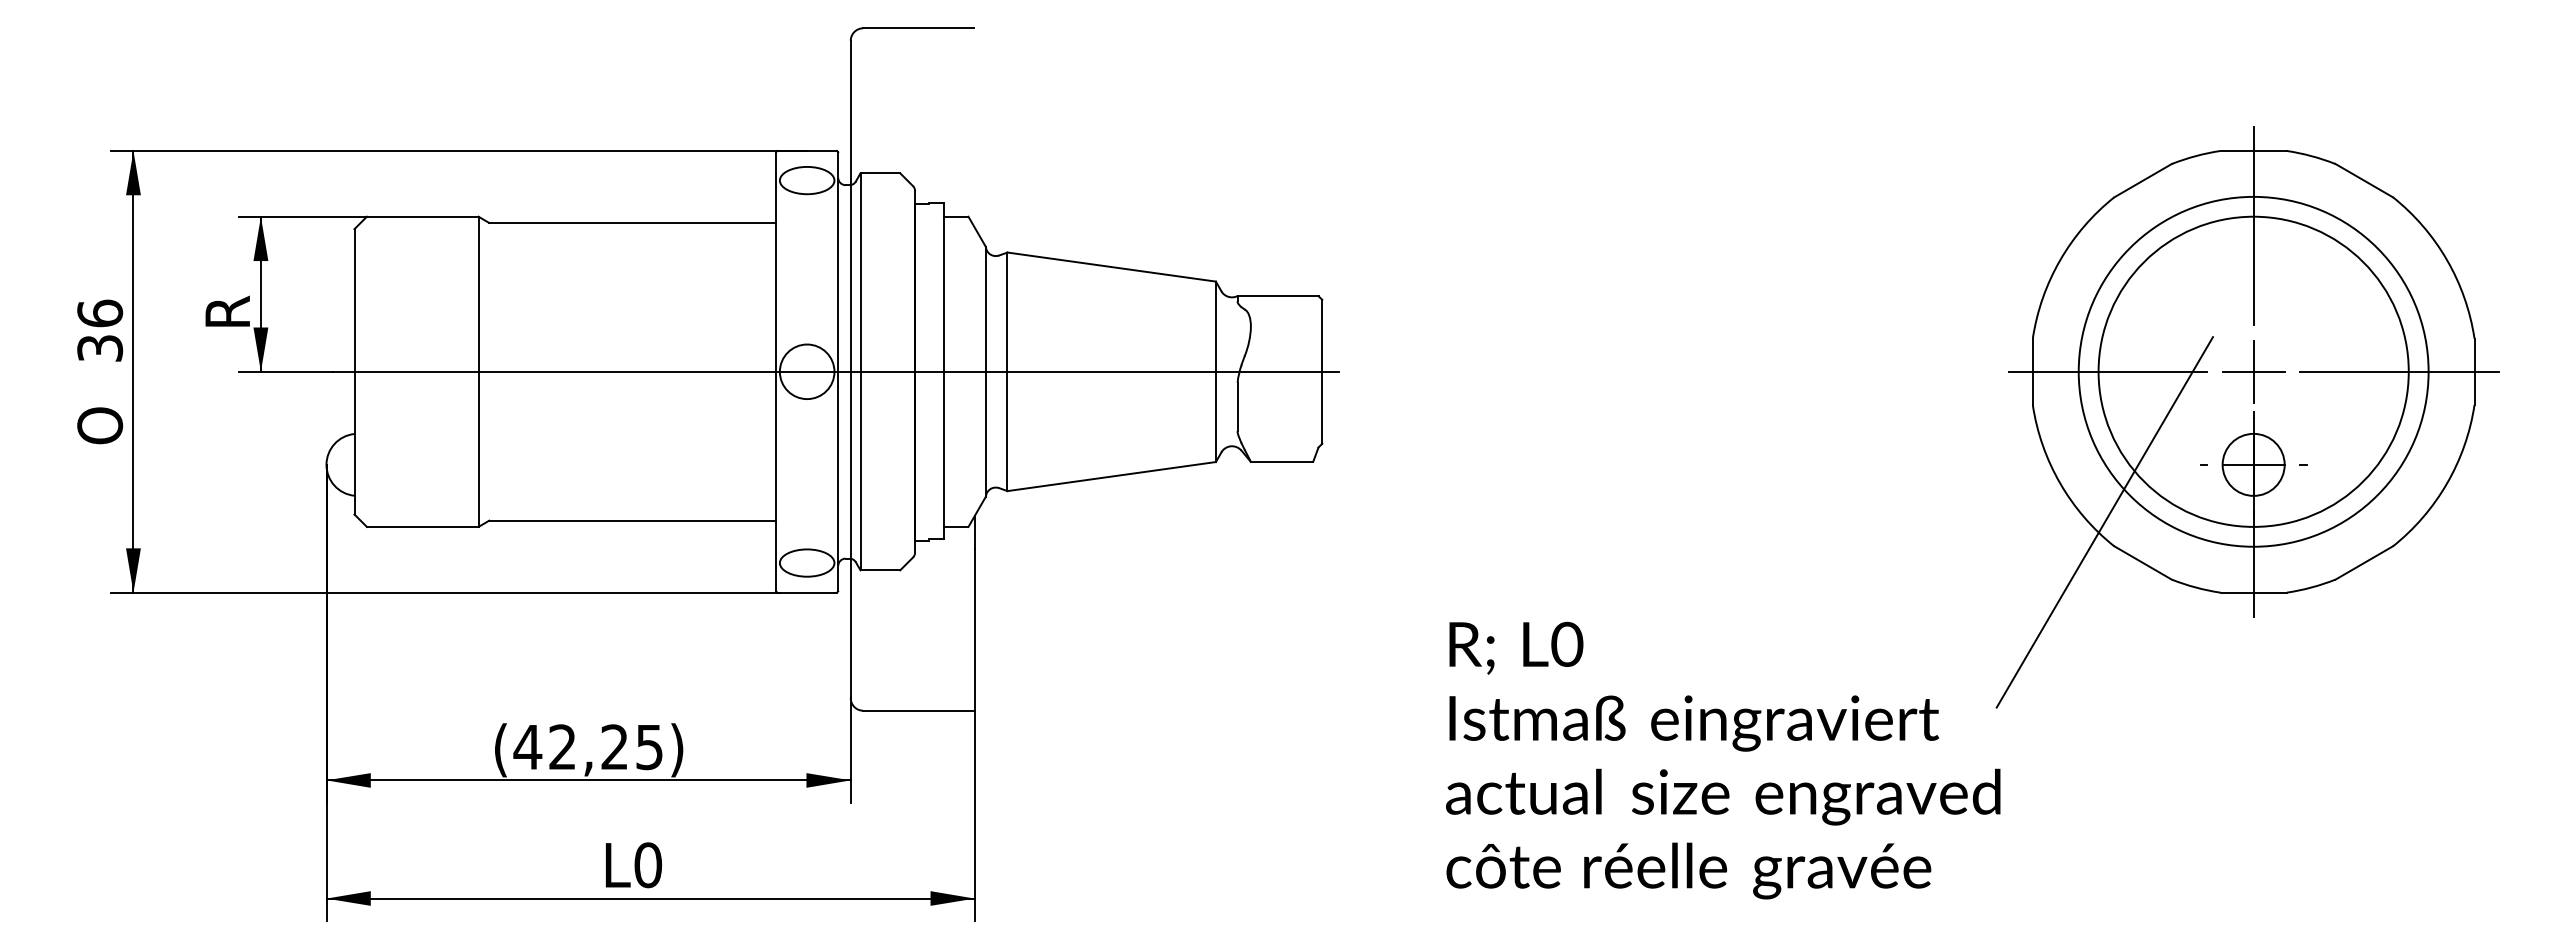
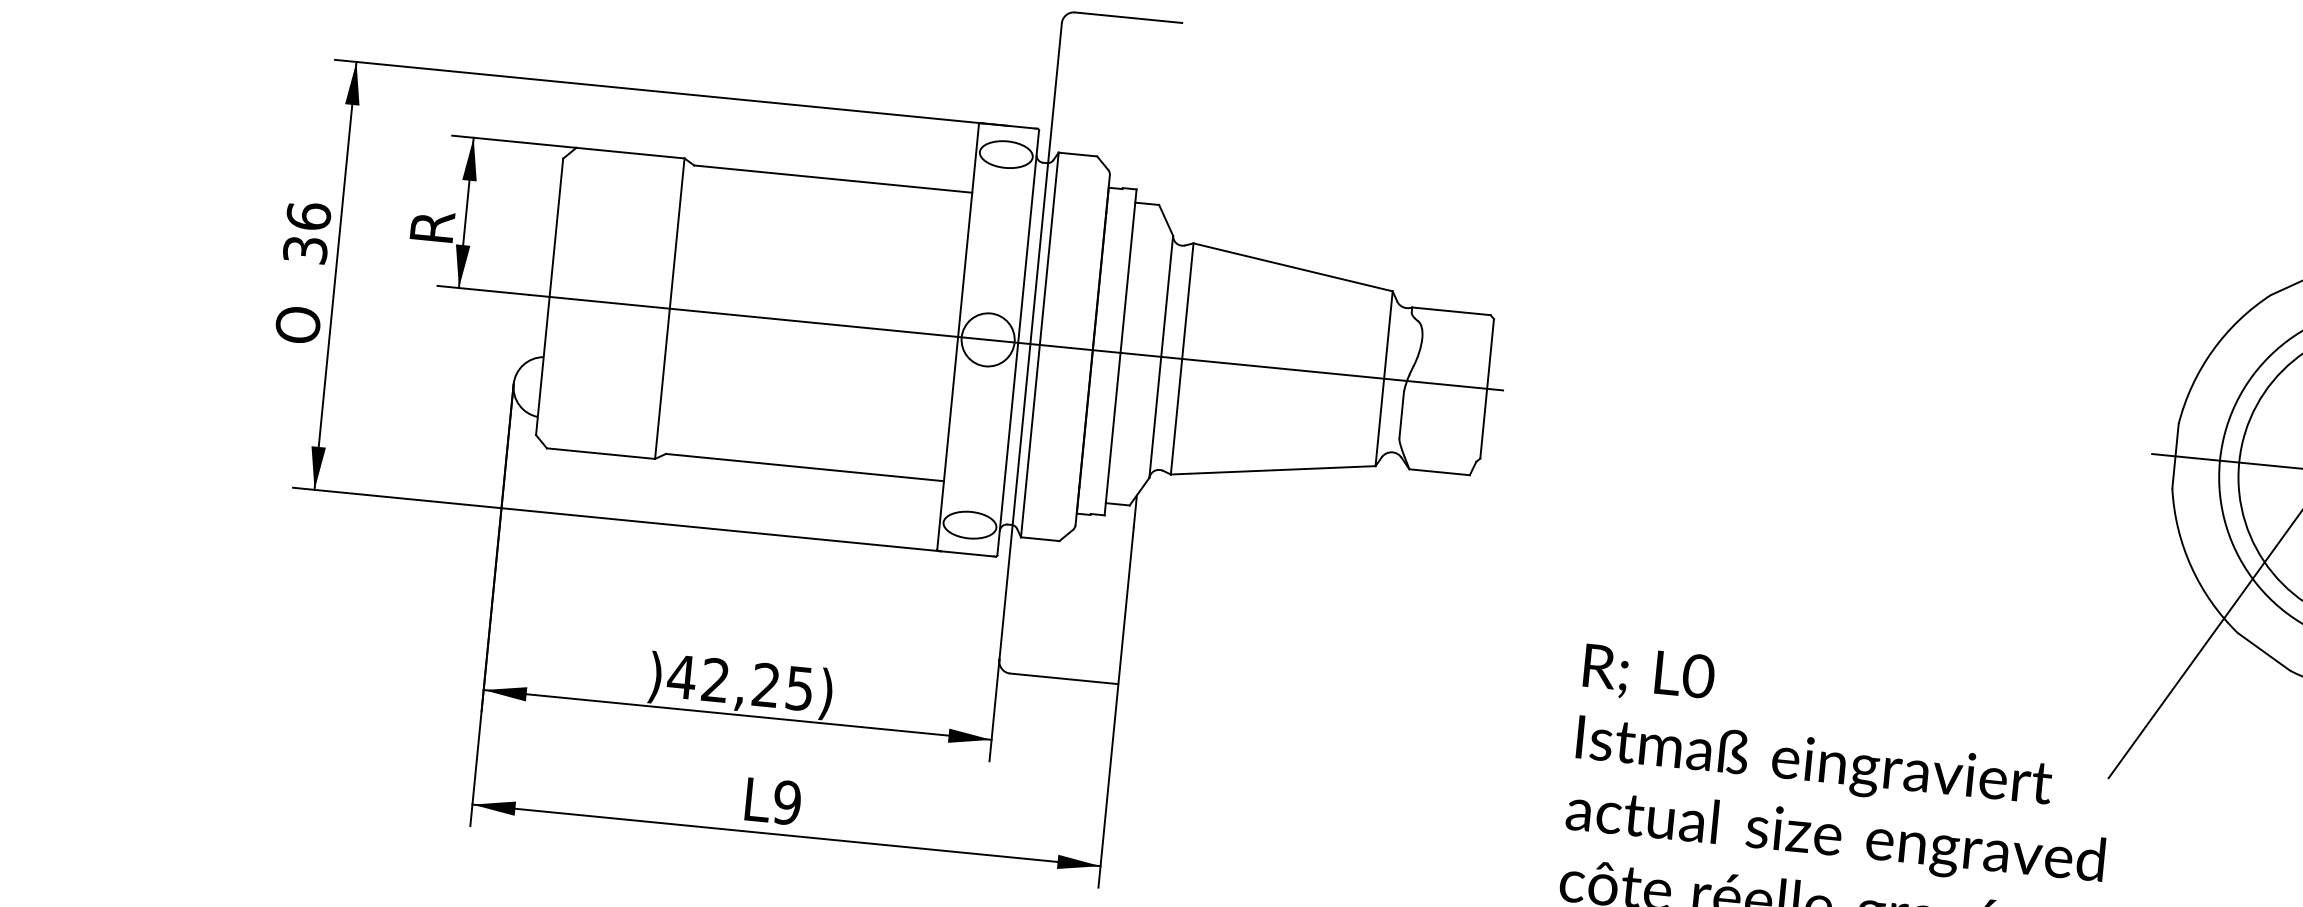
text: (500, 750) -> (655, 677), ( -> )
text: (648, 865) -> (787, 803), L0 -> L9

